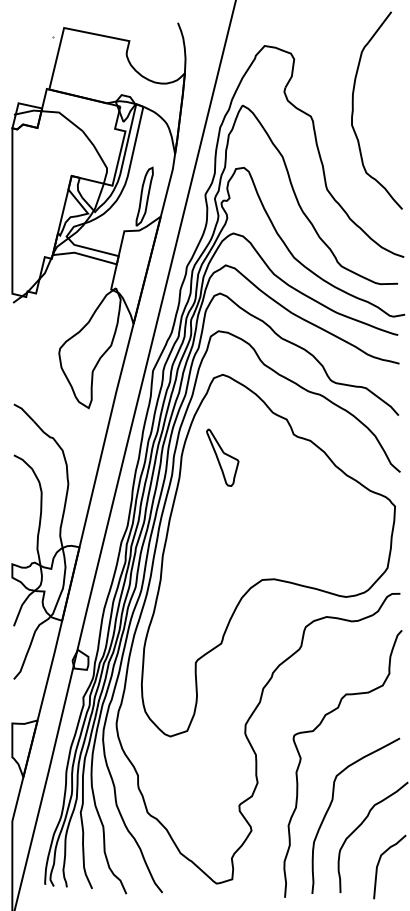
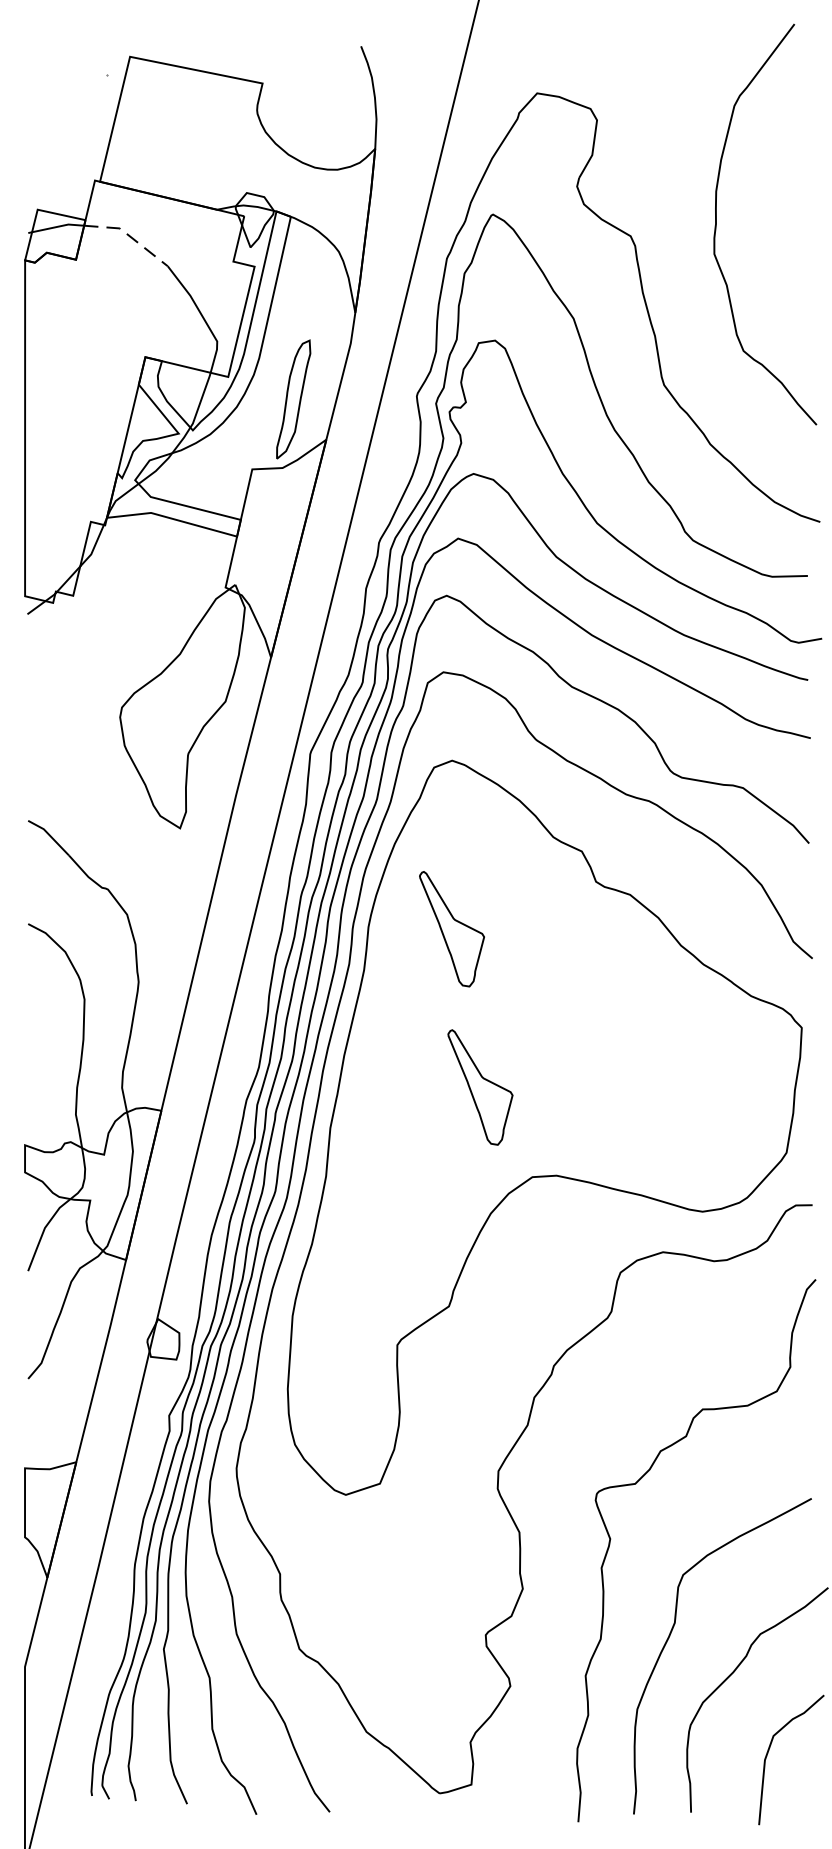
line: (63, 116) -> (128, 236), solid -> dashed
part: (236, 535) -> (479, 1086), added

